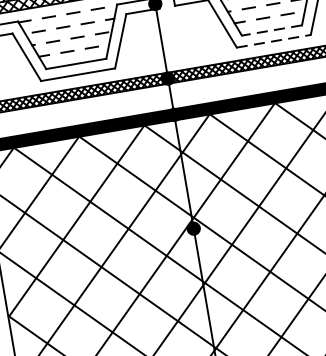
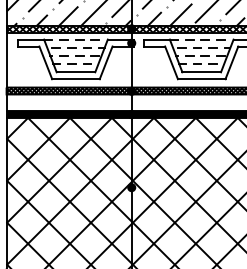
line: (271, 30) -> (201, 72), dashed -> solid
line: (273, 41) -> (201, 79), dashed -> solid

